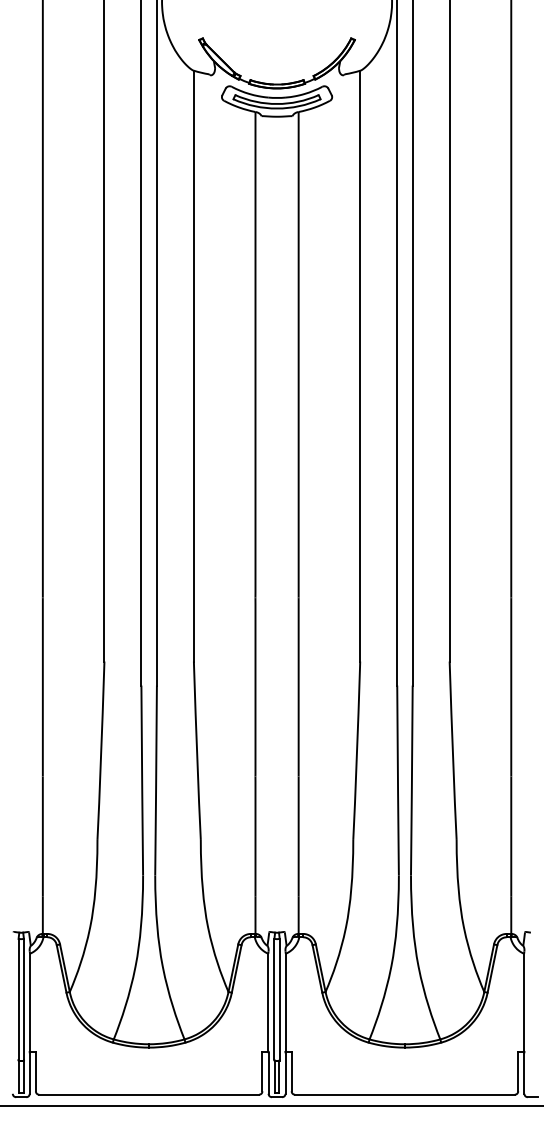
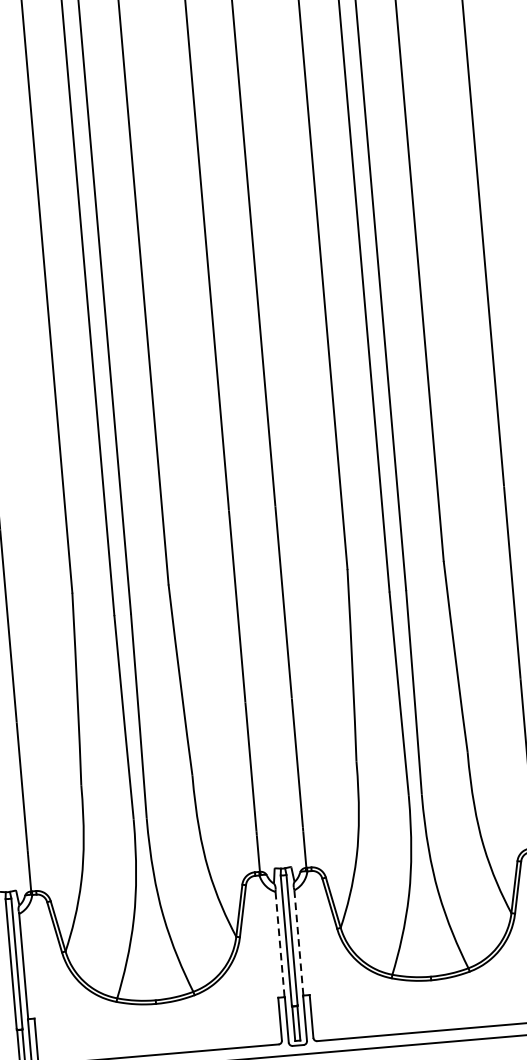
line: (268, 1002) -> (280, 944), solid -> dashed
line: (285, 1002) -> (298, 942), solid -> dashed

